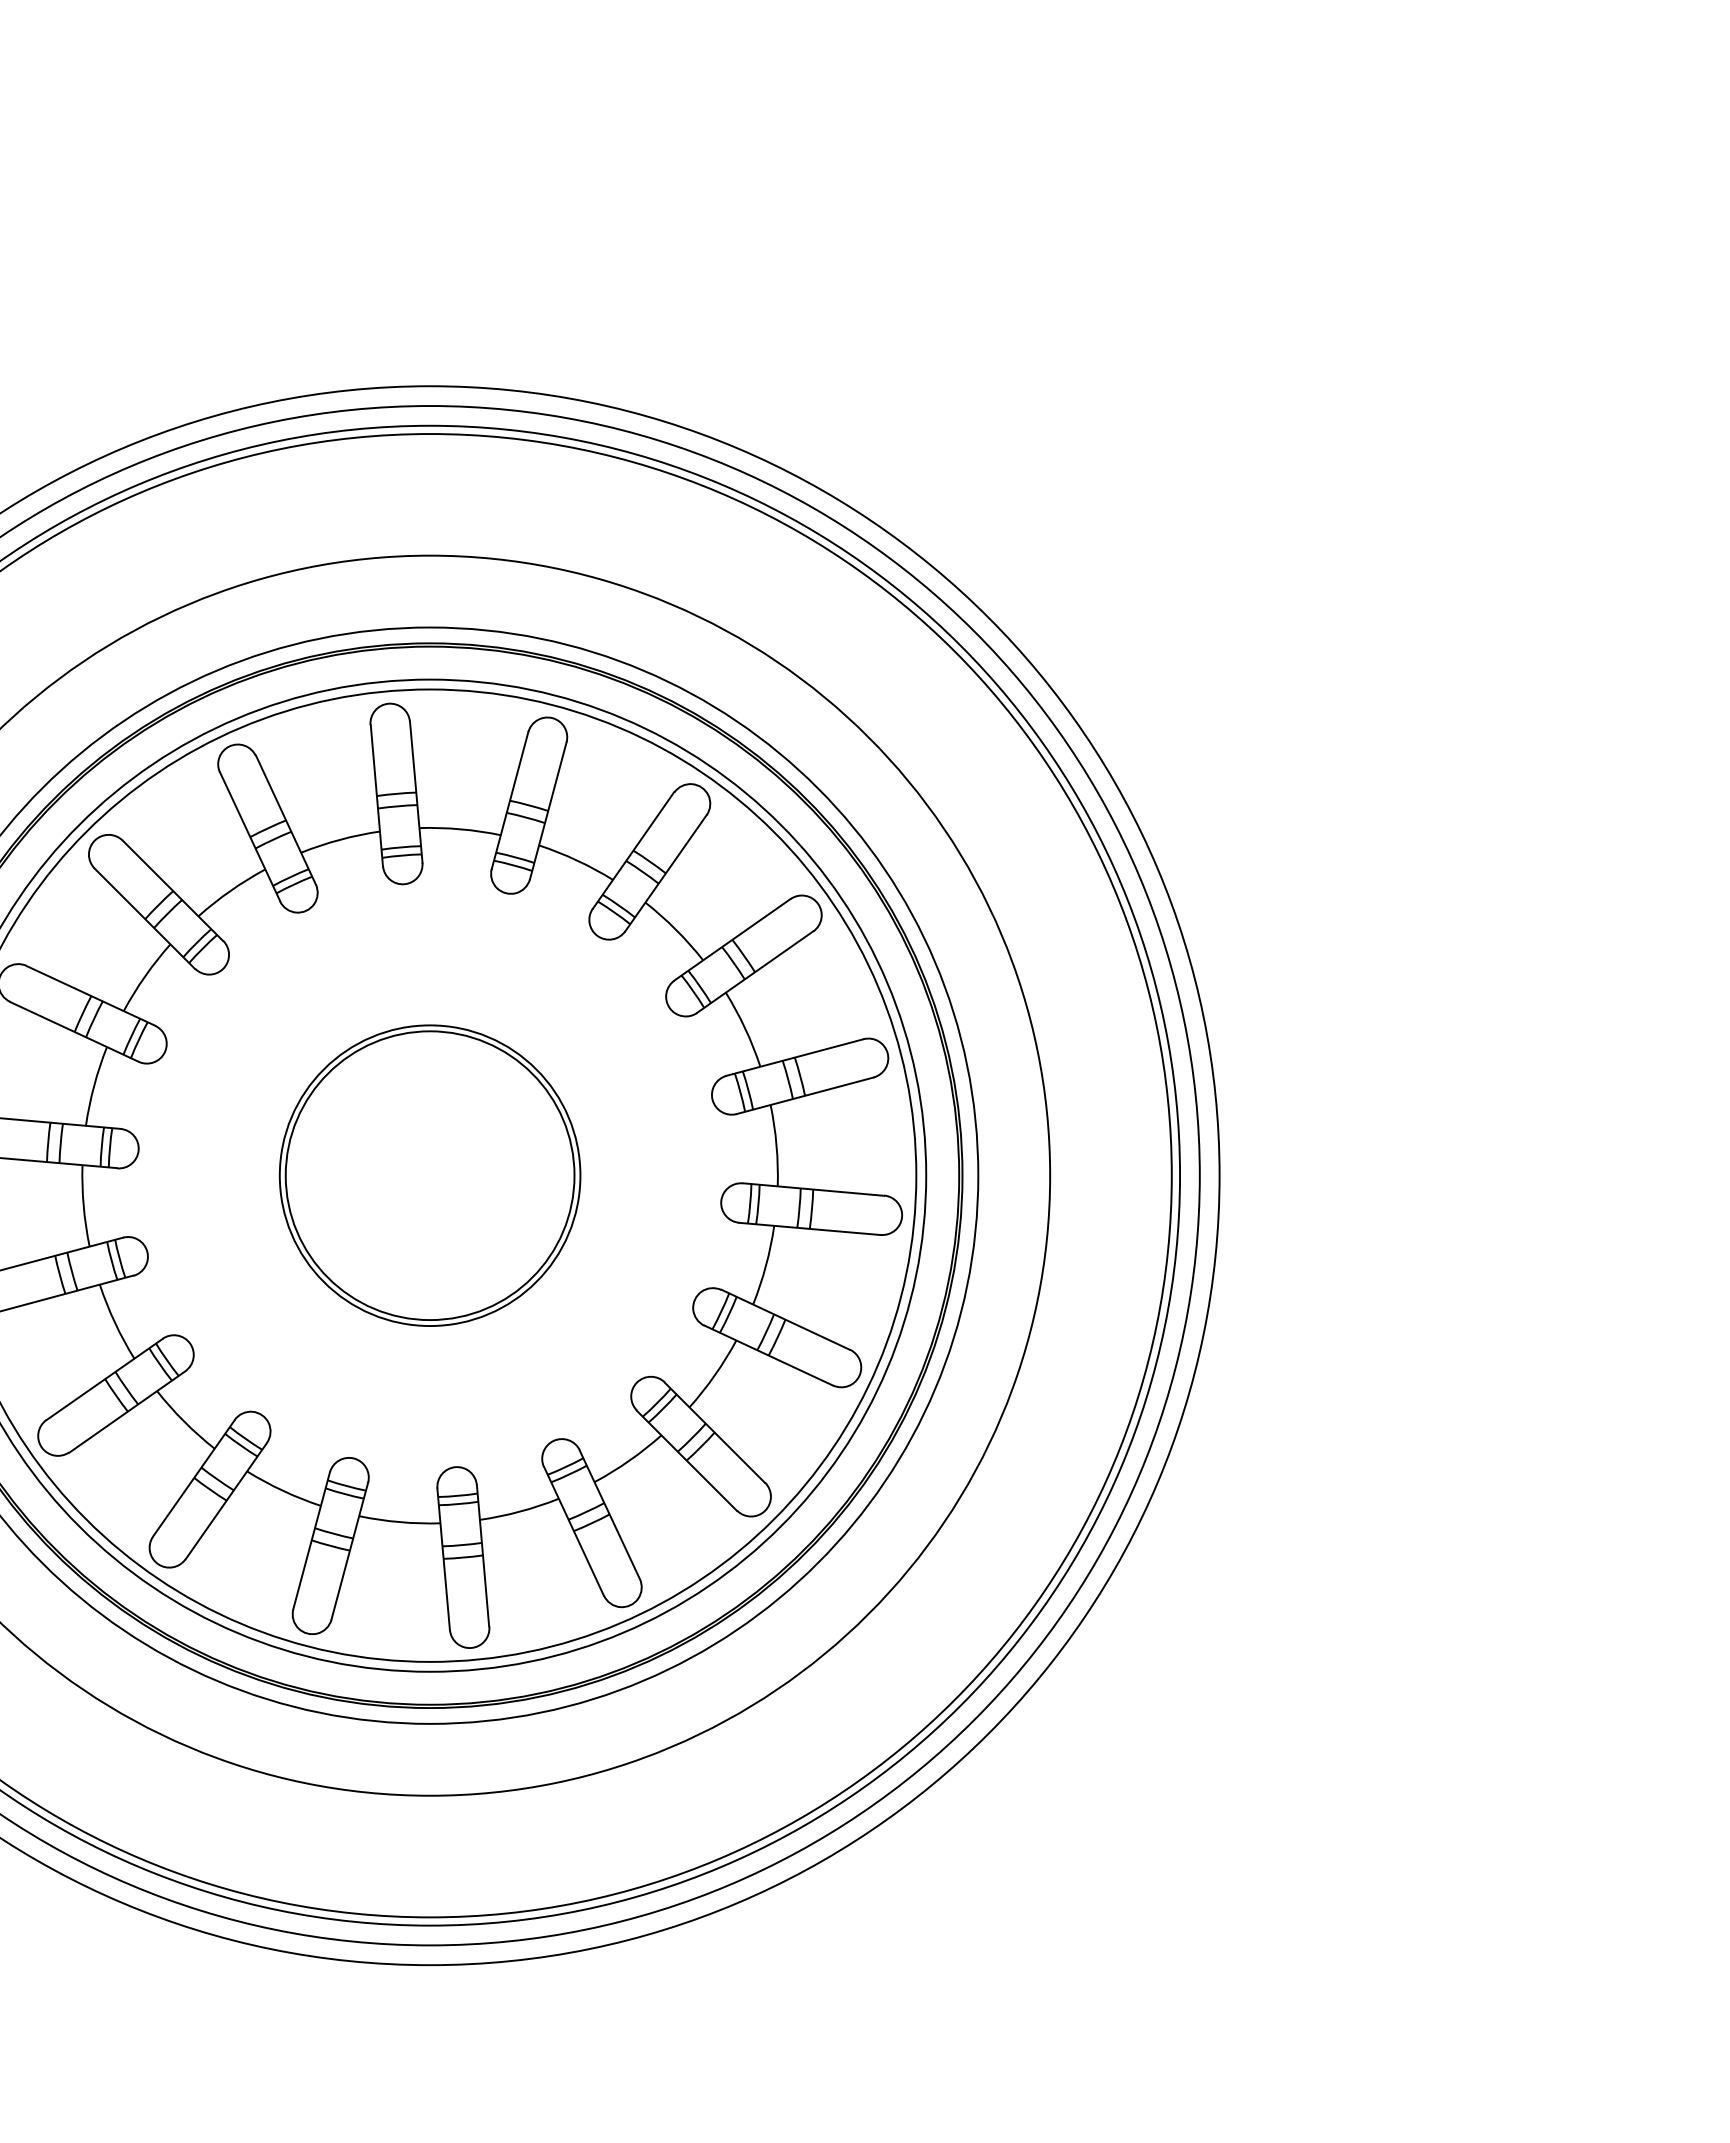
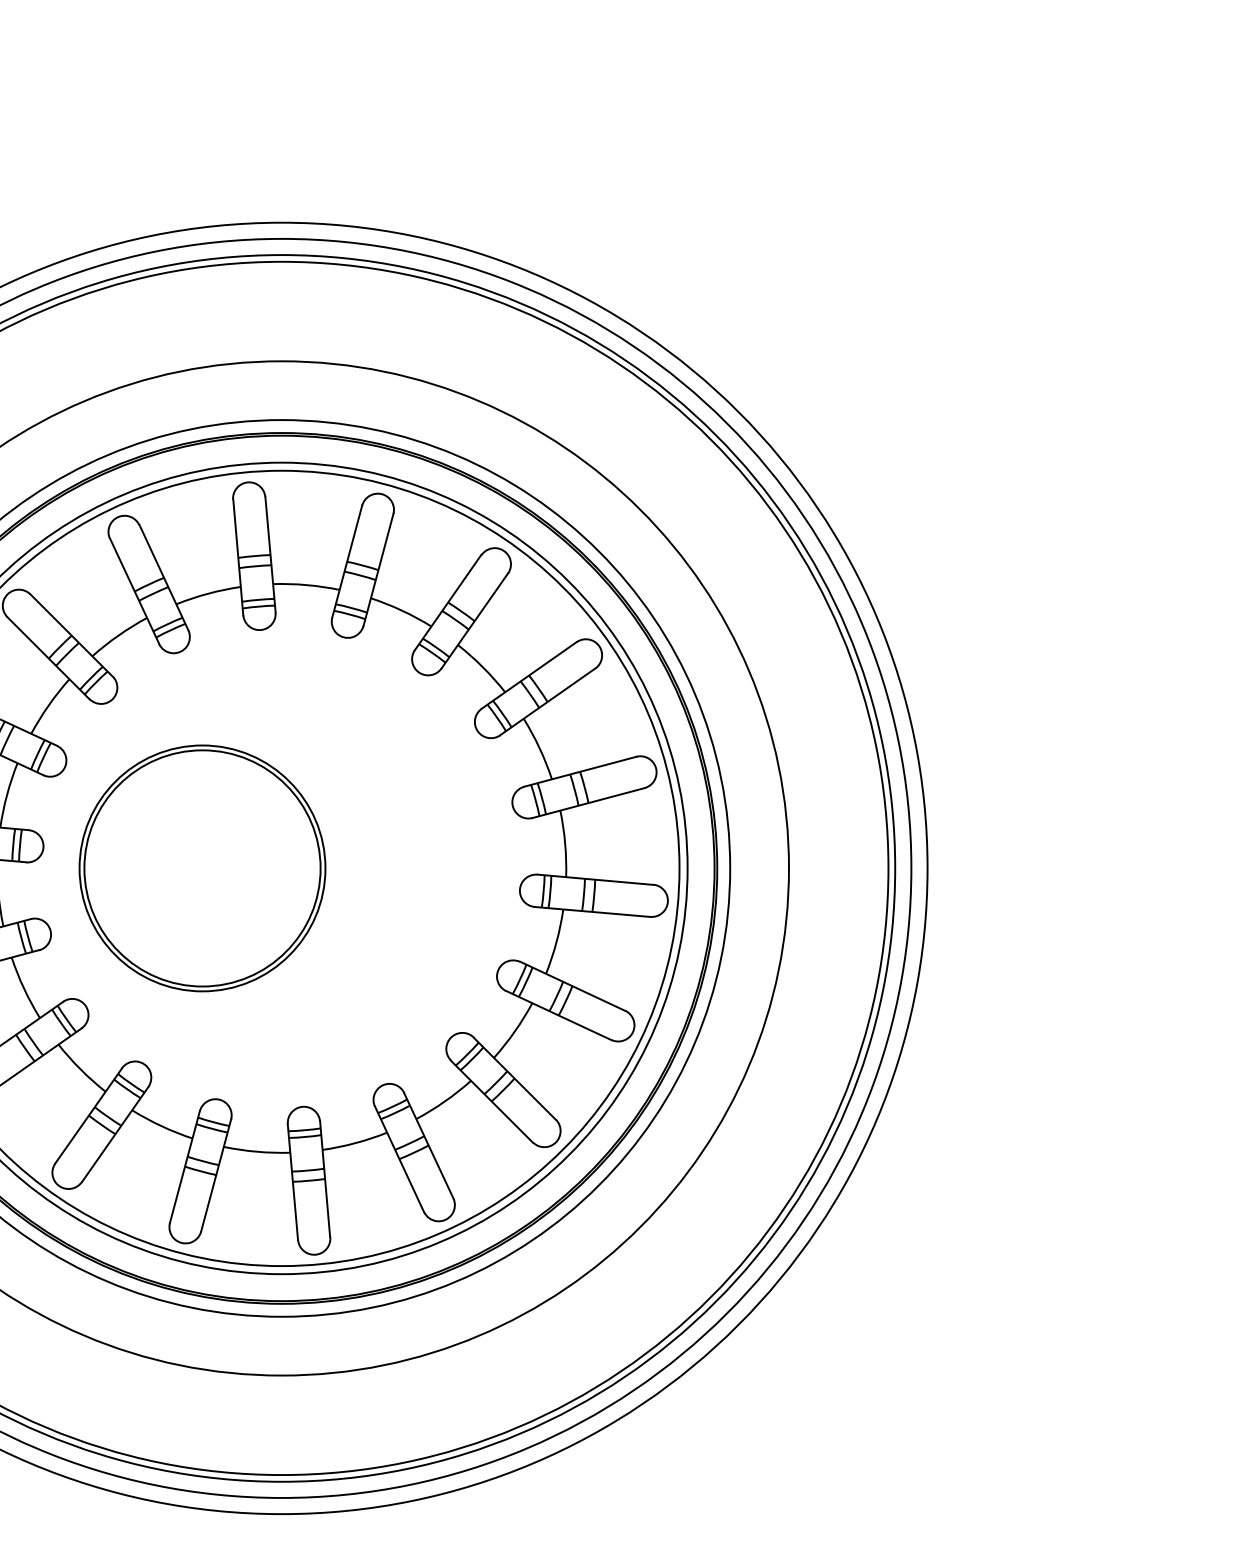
part: (429, 1175) -> (202, 868), moved

